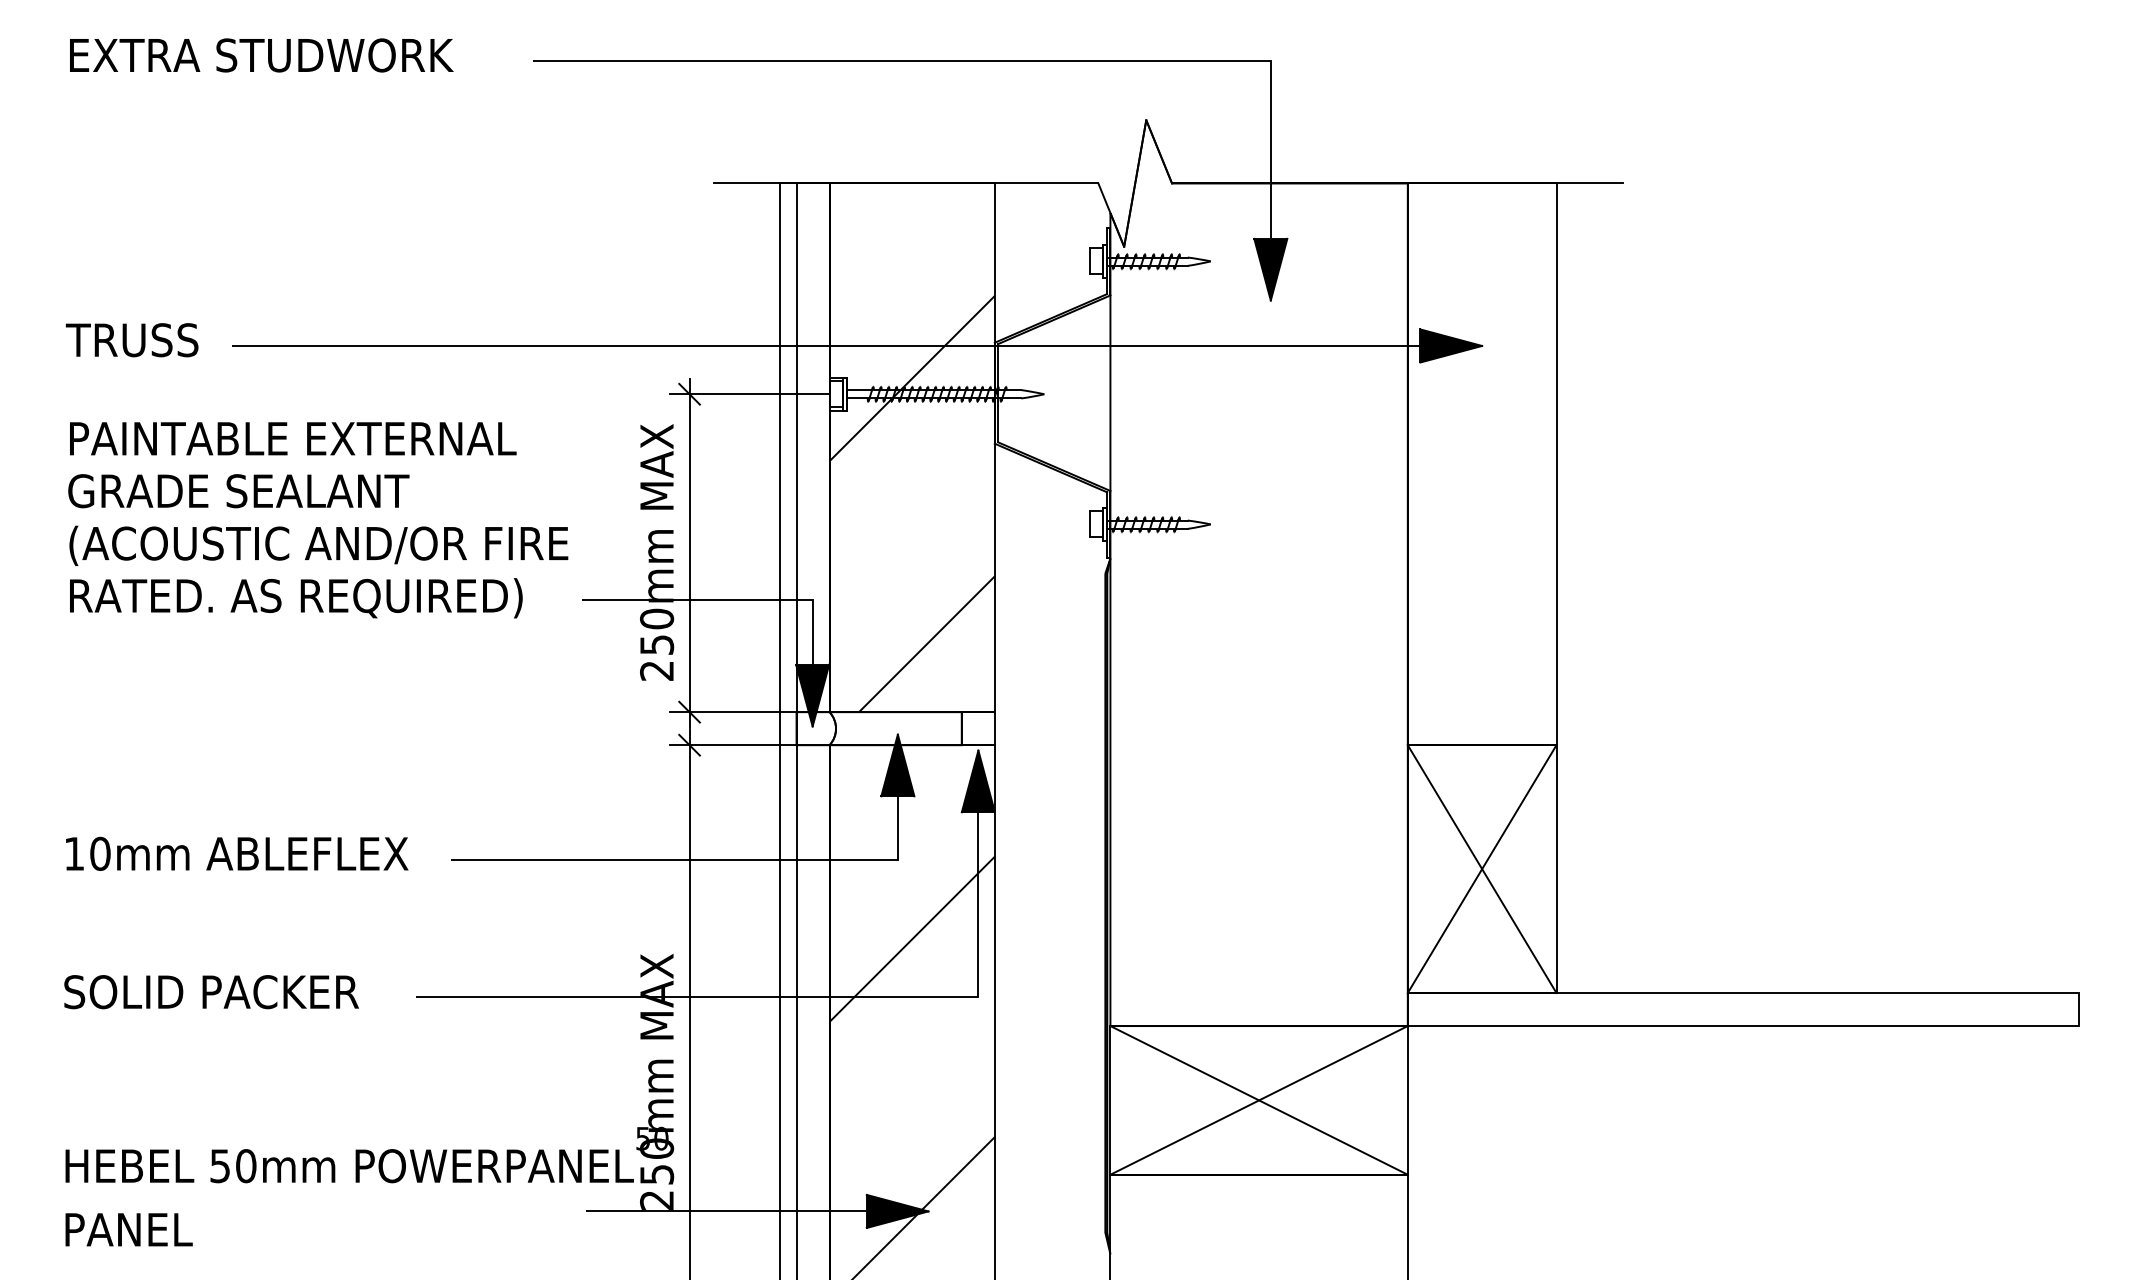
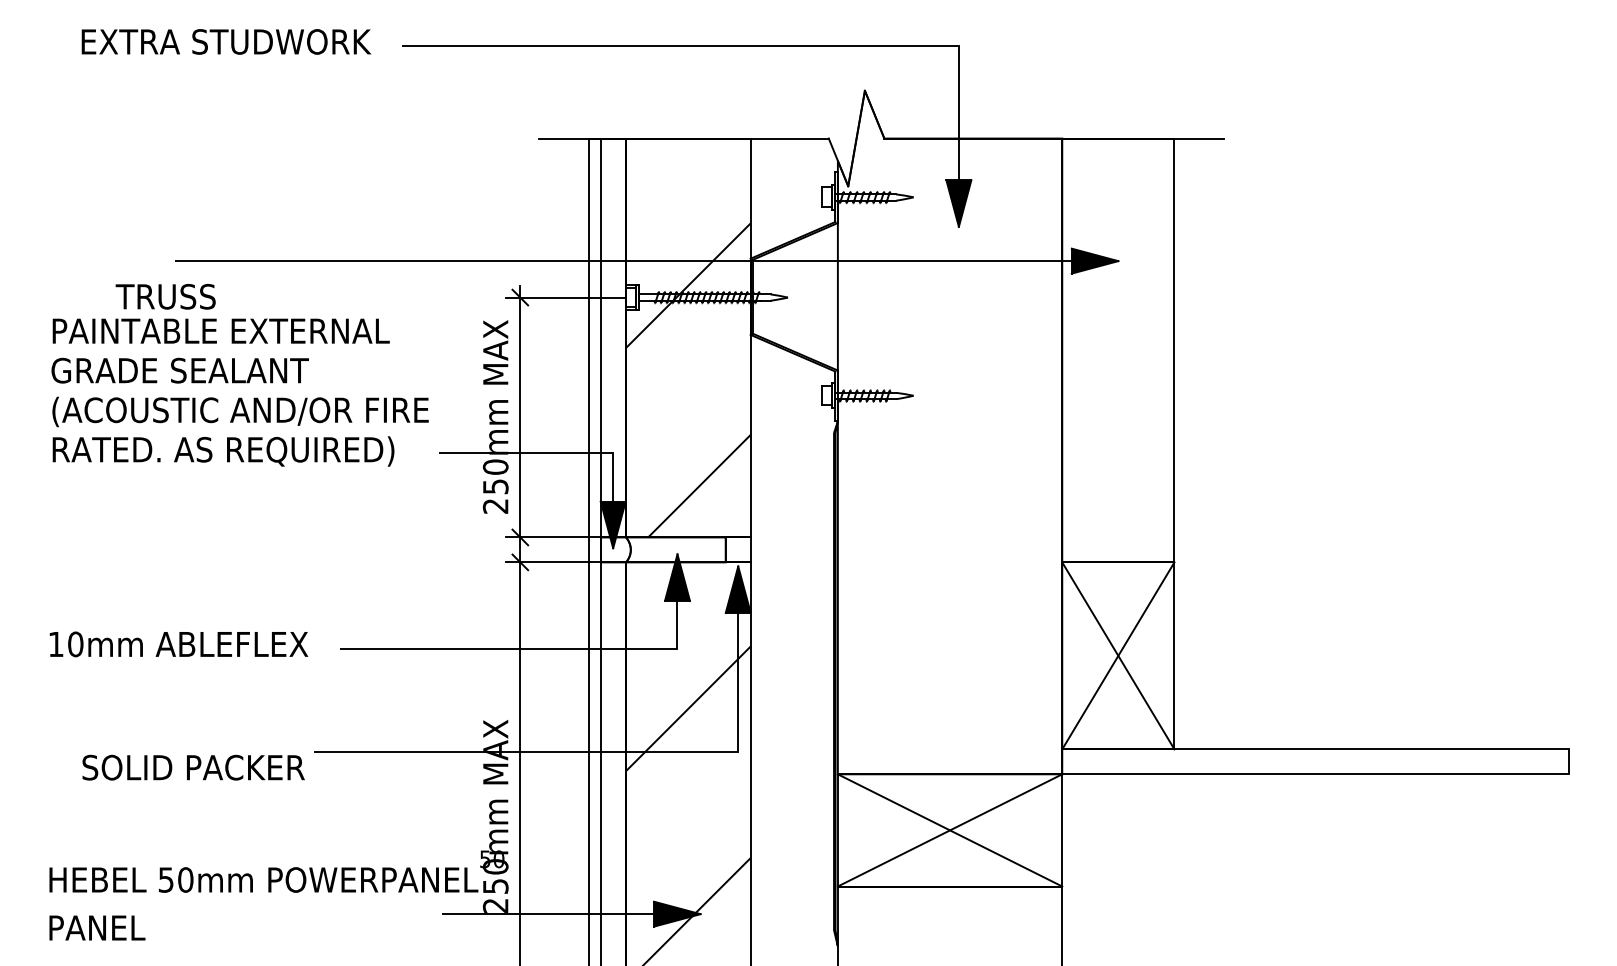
text: (261, 54) -> (226, 41), moved
text: (131, 339) -> (165, 296), moved
text: (211, 991) -> (193, 767), moved

